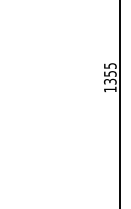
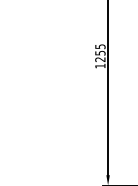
text: (110, 81) -> (100, 59), 1355 -> 1255

